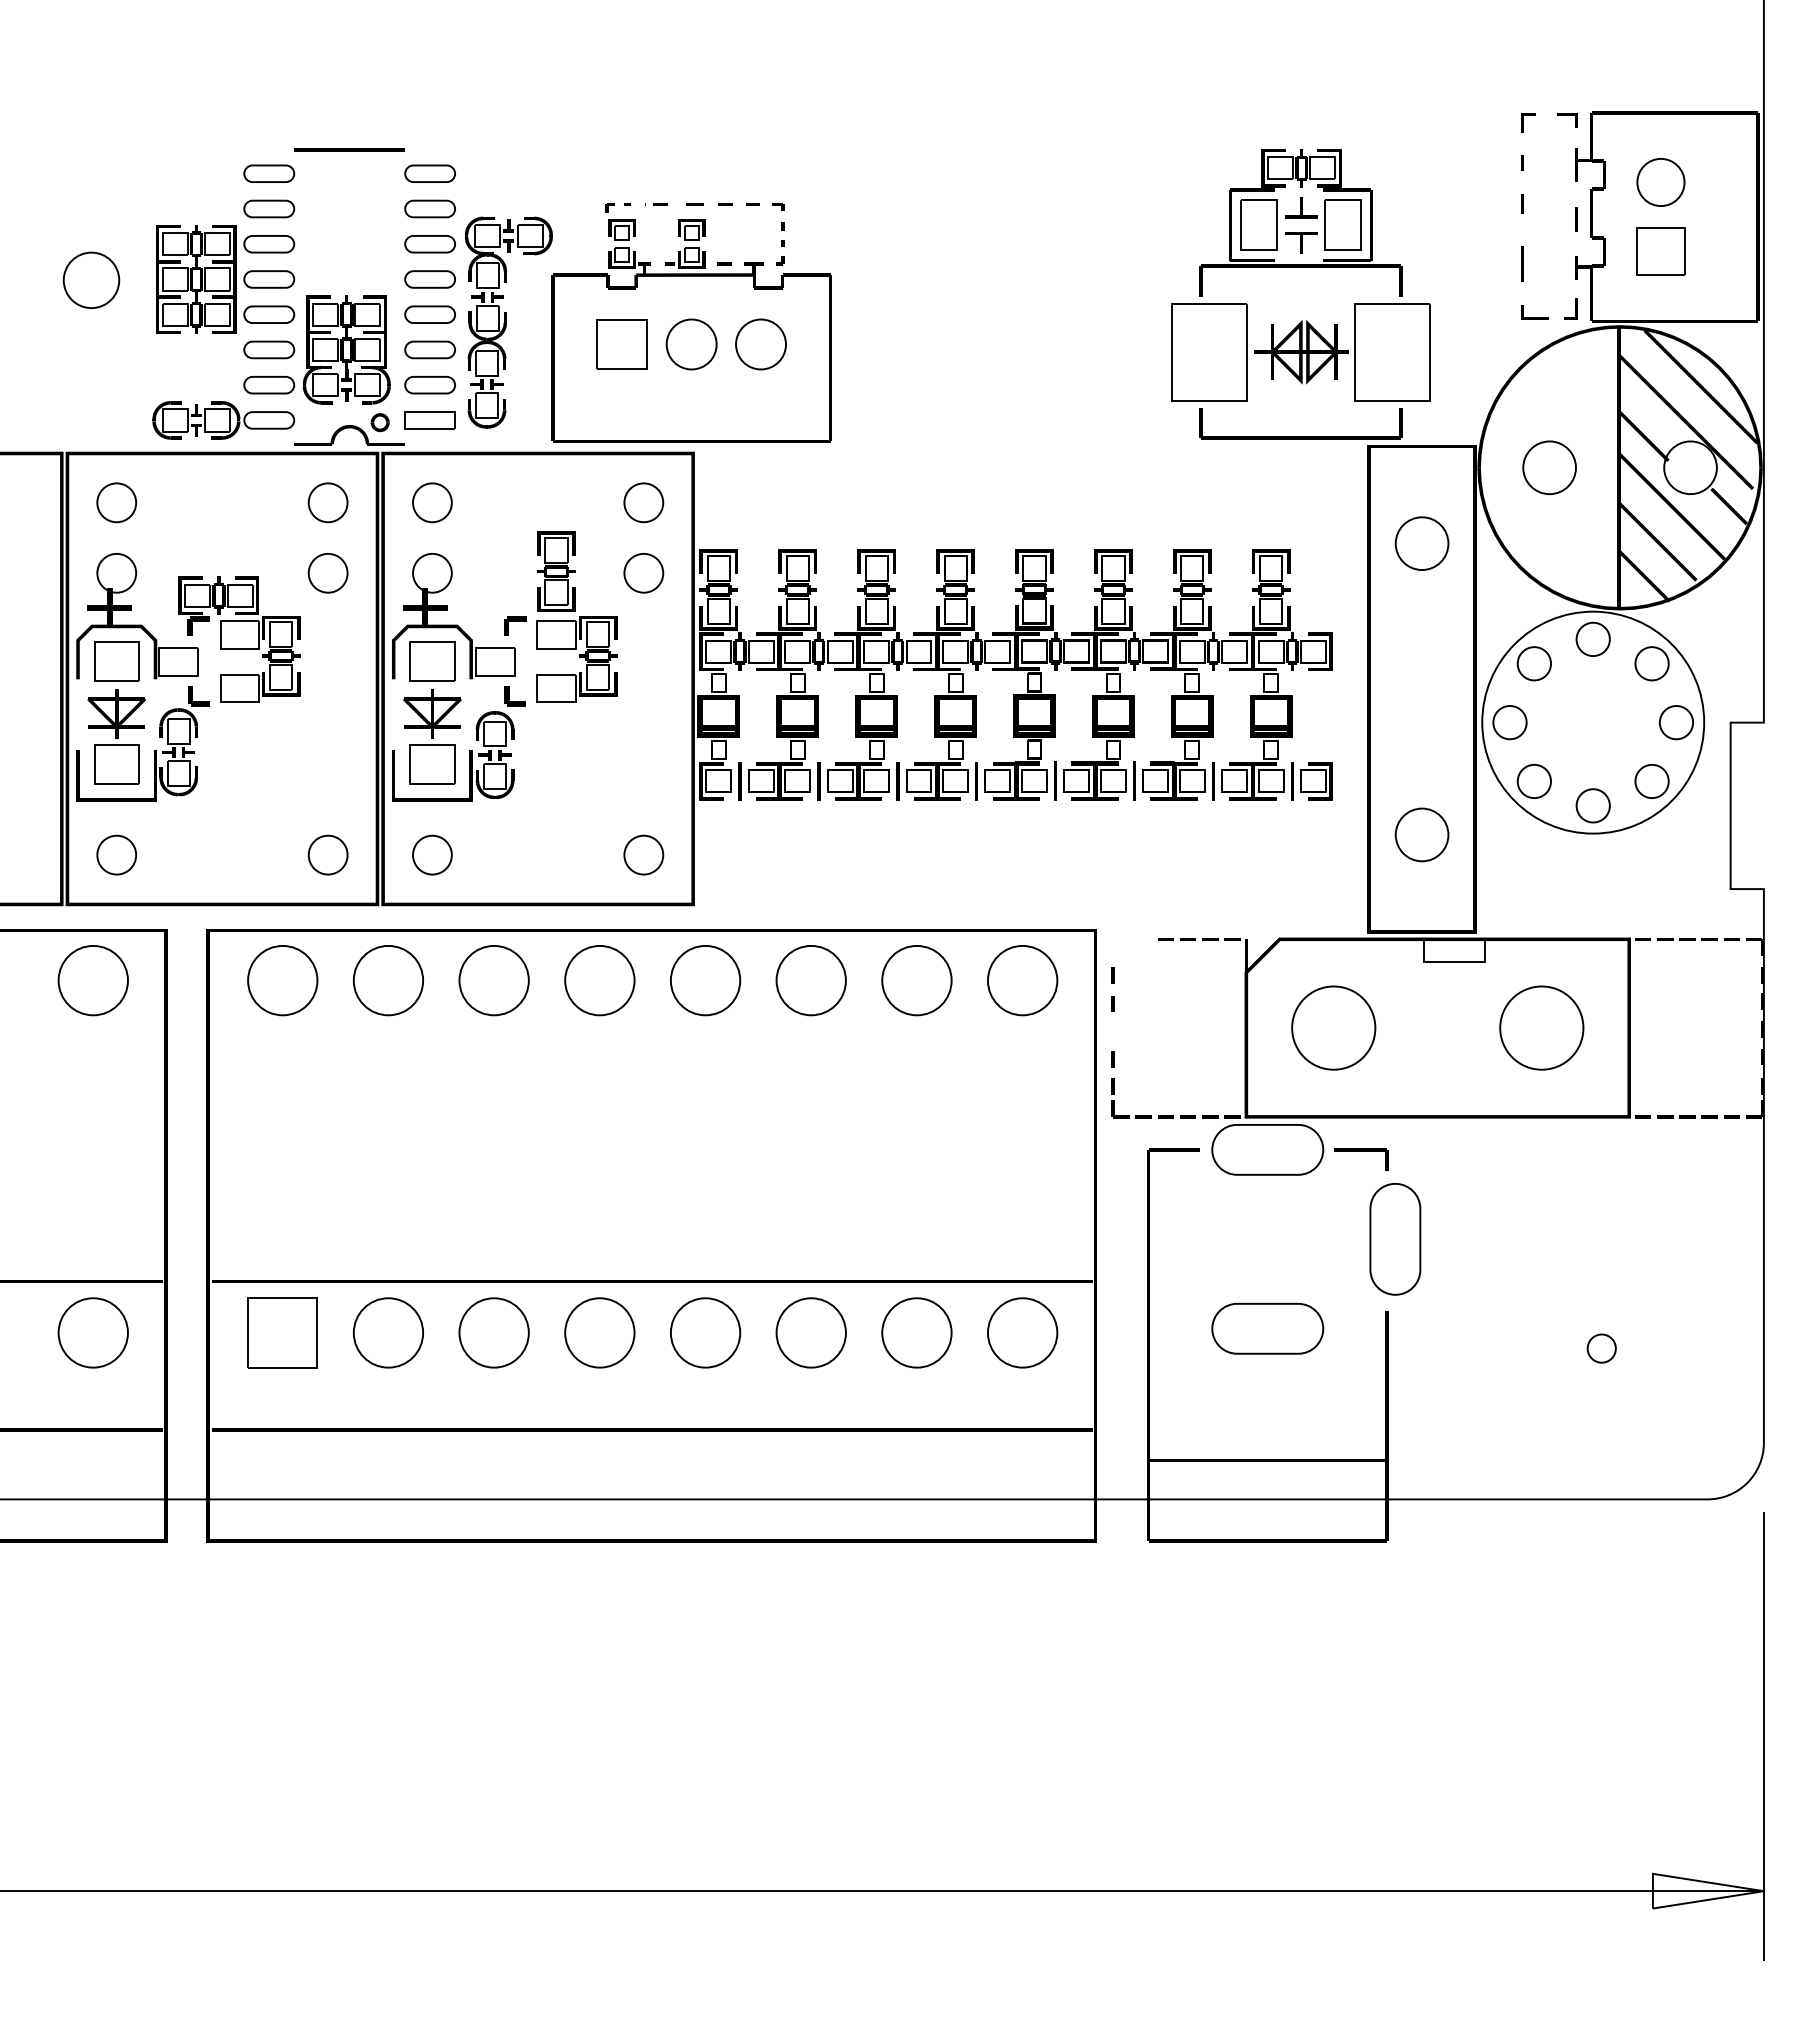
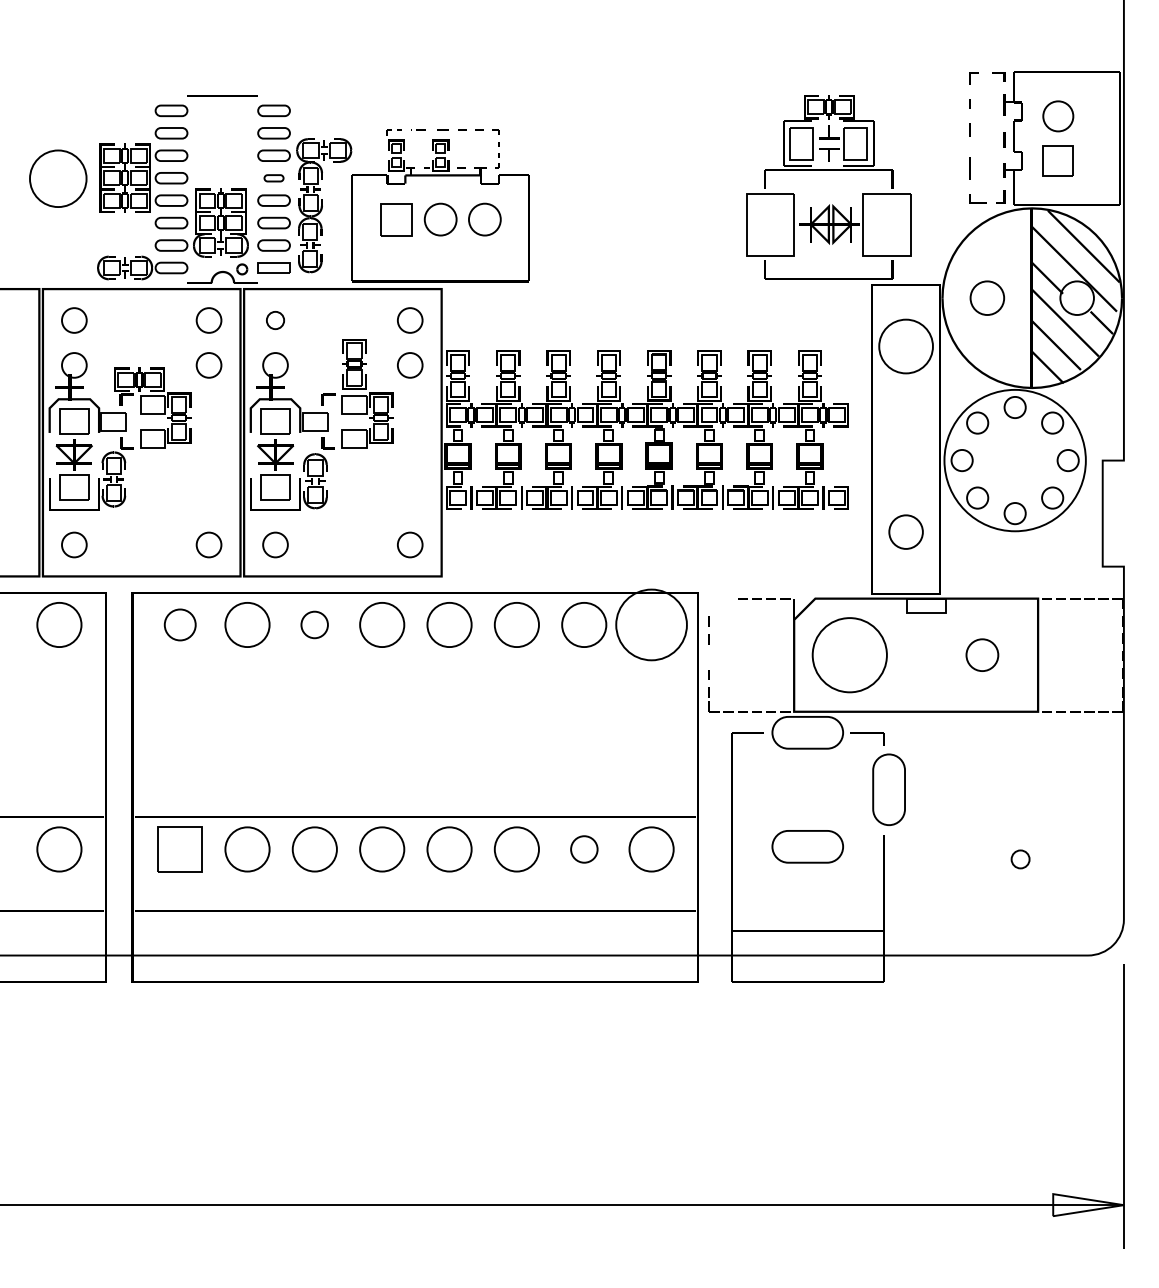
circle: (90, 279) -> (57, 178), size x1.6
part: (429, 279) -> (273, 178), size x0.6
circle: (432, 502) -> (275, 320), size x0.7
circle: (1421, 543) -> (905, 346), size x1.6
circle: (283, 979) -> (180, 624), size x0.7
circle: (493, 979) -> (314, 624), size x0.6
circle: (1022, 979) -> (651, 624), size x1.6
circle: (1333, 1026) -> (849, 654), size x1.4
circle: (1540, 1026) -> (981, 654), size x0.6
circle: (917, 1333) -> (584, 849), size x0.6

